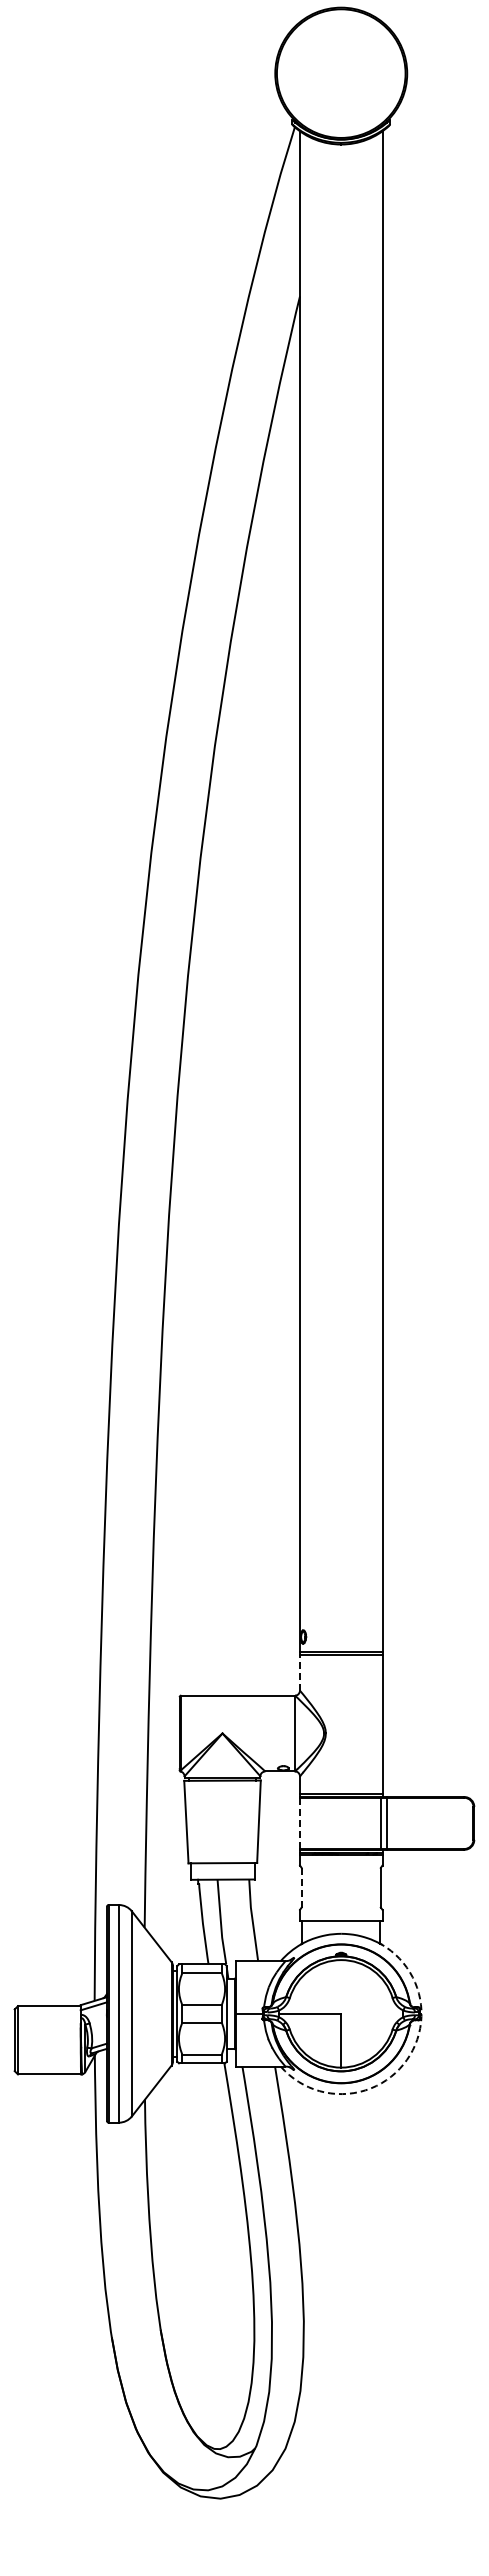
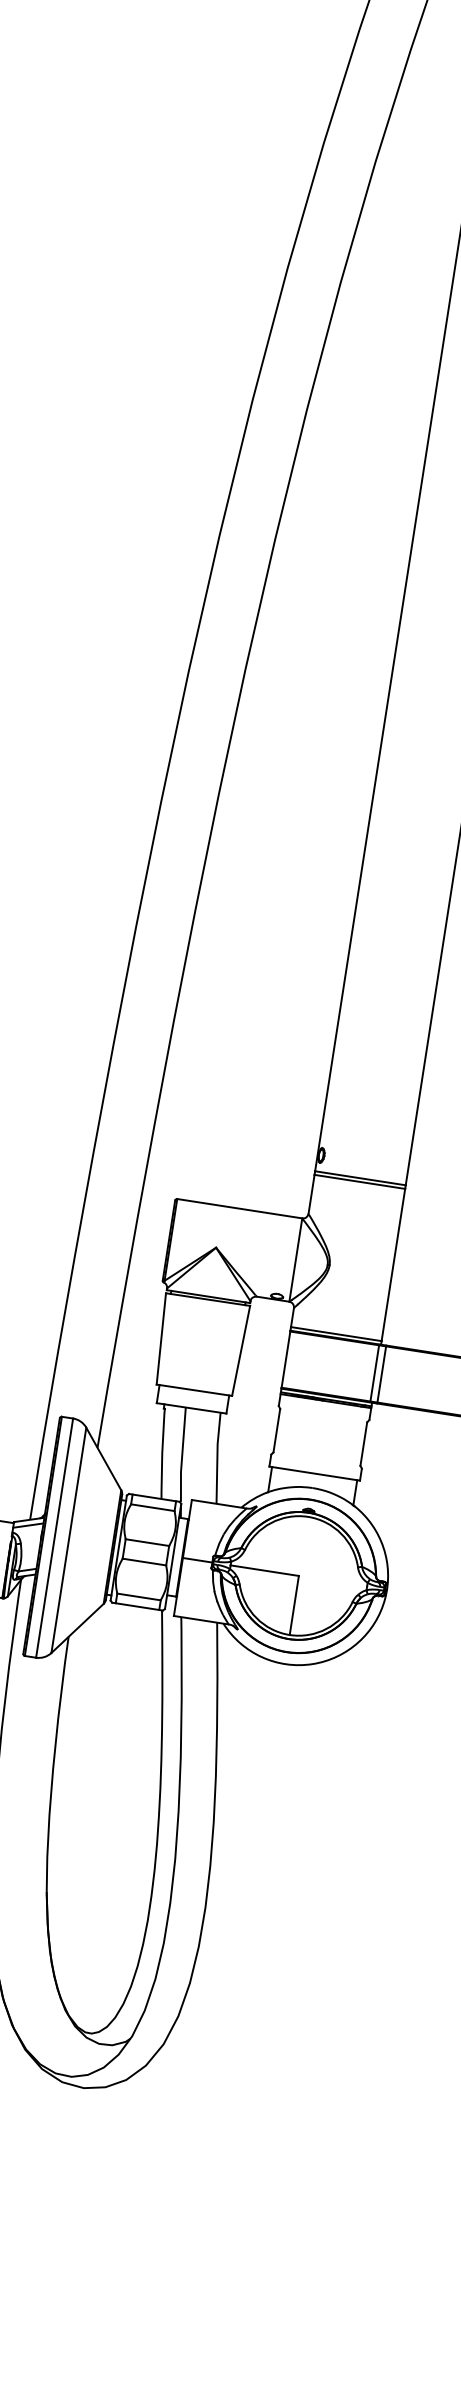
line: (300, 1672) -> (312, 1193), dashed -> solid
line: (300, 1823) -> (286, 1359), dashed -> solid
line: (301, 1887) -> (276, 1430), dashed -> solid
arc: (403, 2064) -> (358, 1642), dashed -> solid

